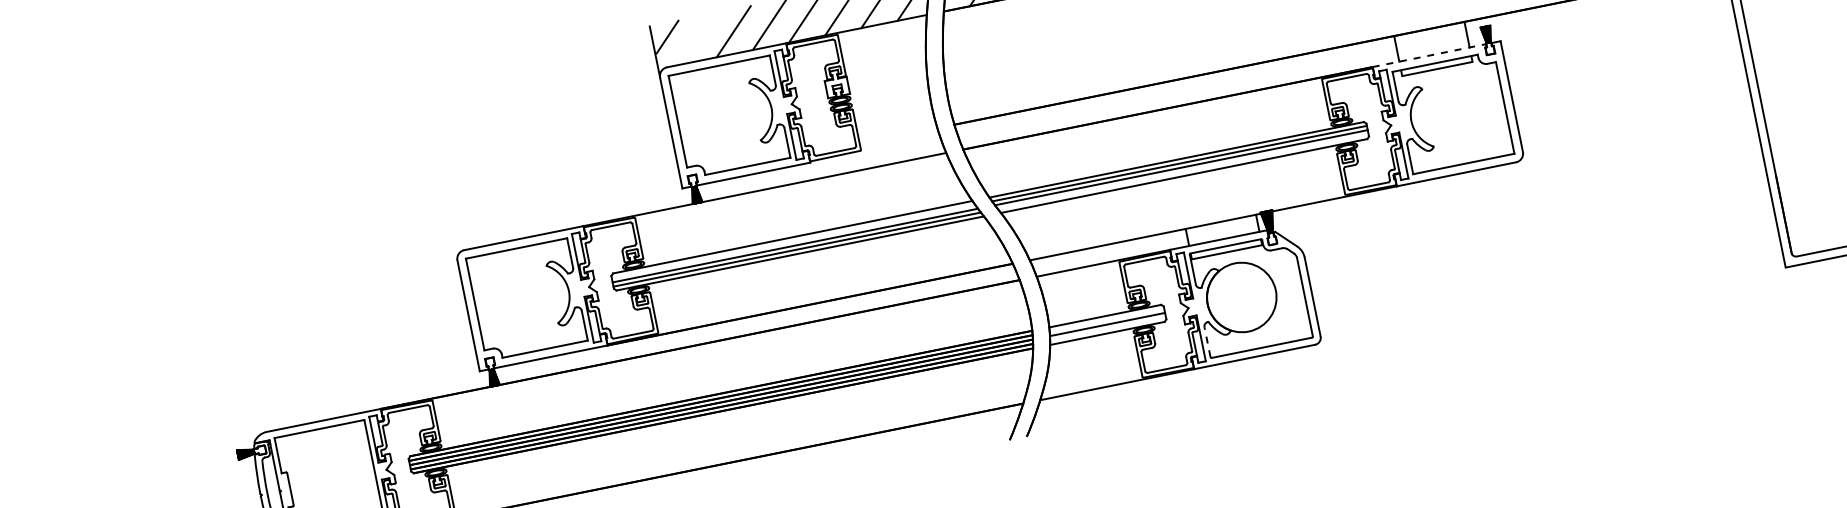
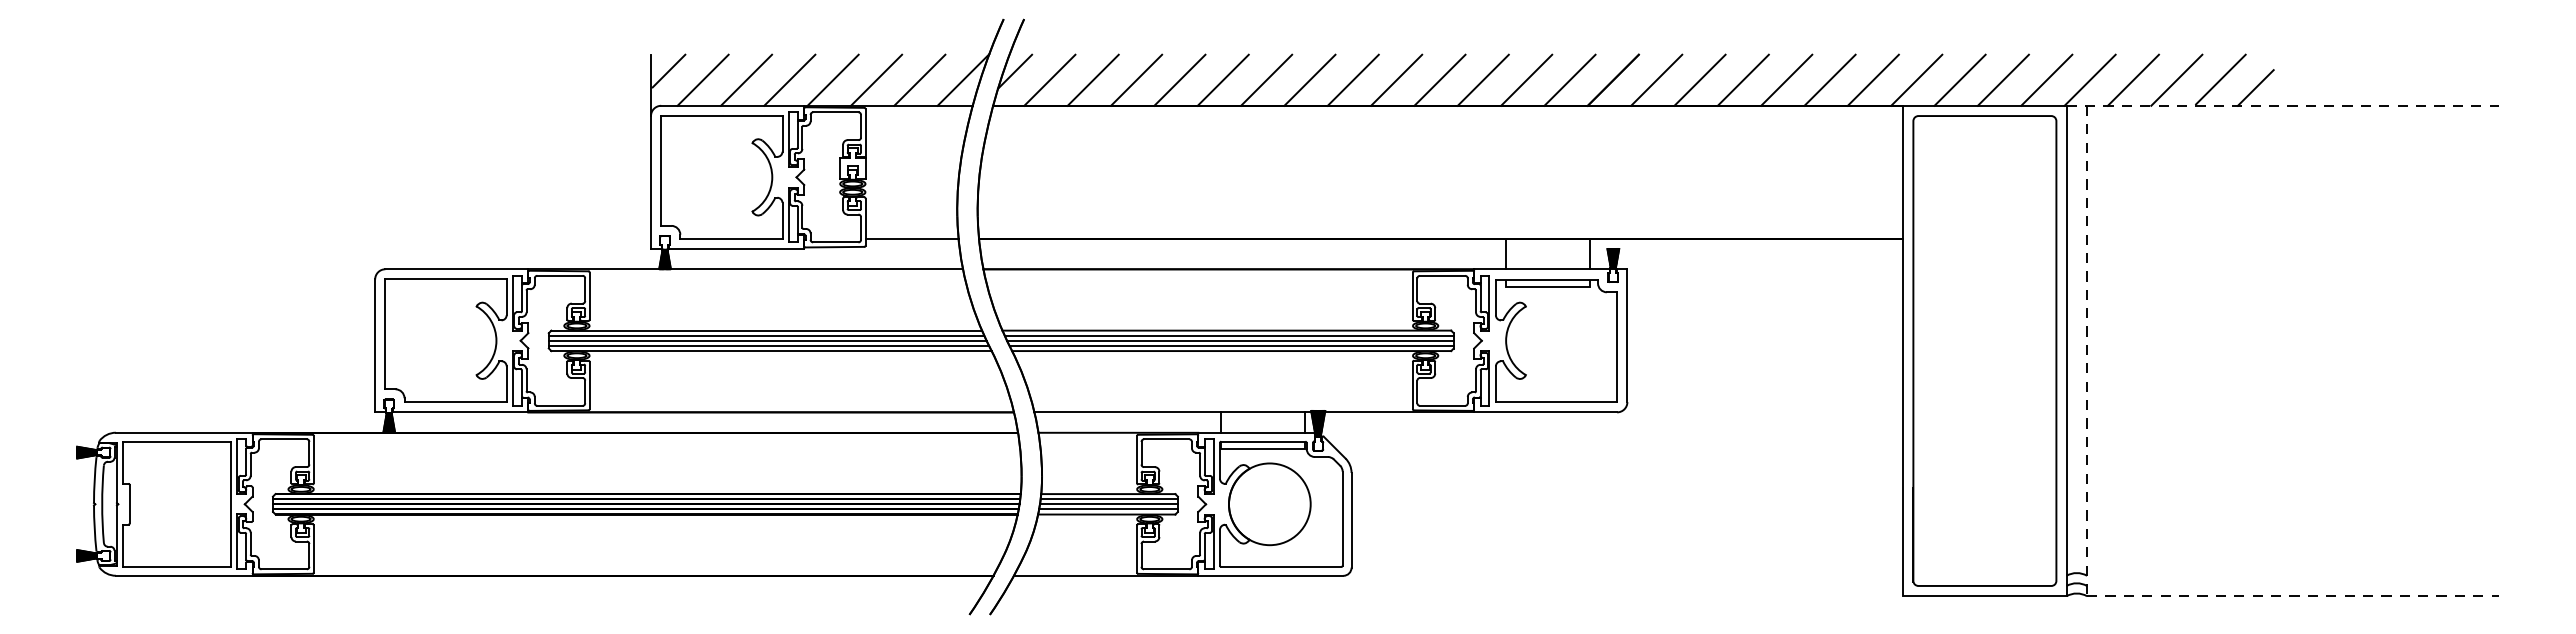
line: (696, 38) -> (702, 79), added
line: (1429, 55) -> (1542, 269), dashed -> solid
line: (898, 135) -> (911, 238), added
line: (1183, 171) -> (1231, 345), added
line: (793, 241) -> (766, 335), added
line: (1106, 320) -> (1108, 499), added
line: (1108, 328) -> (1108, 509), added
line: (1207, 341) -> (1219, 547), dashed -> solid

